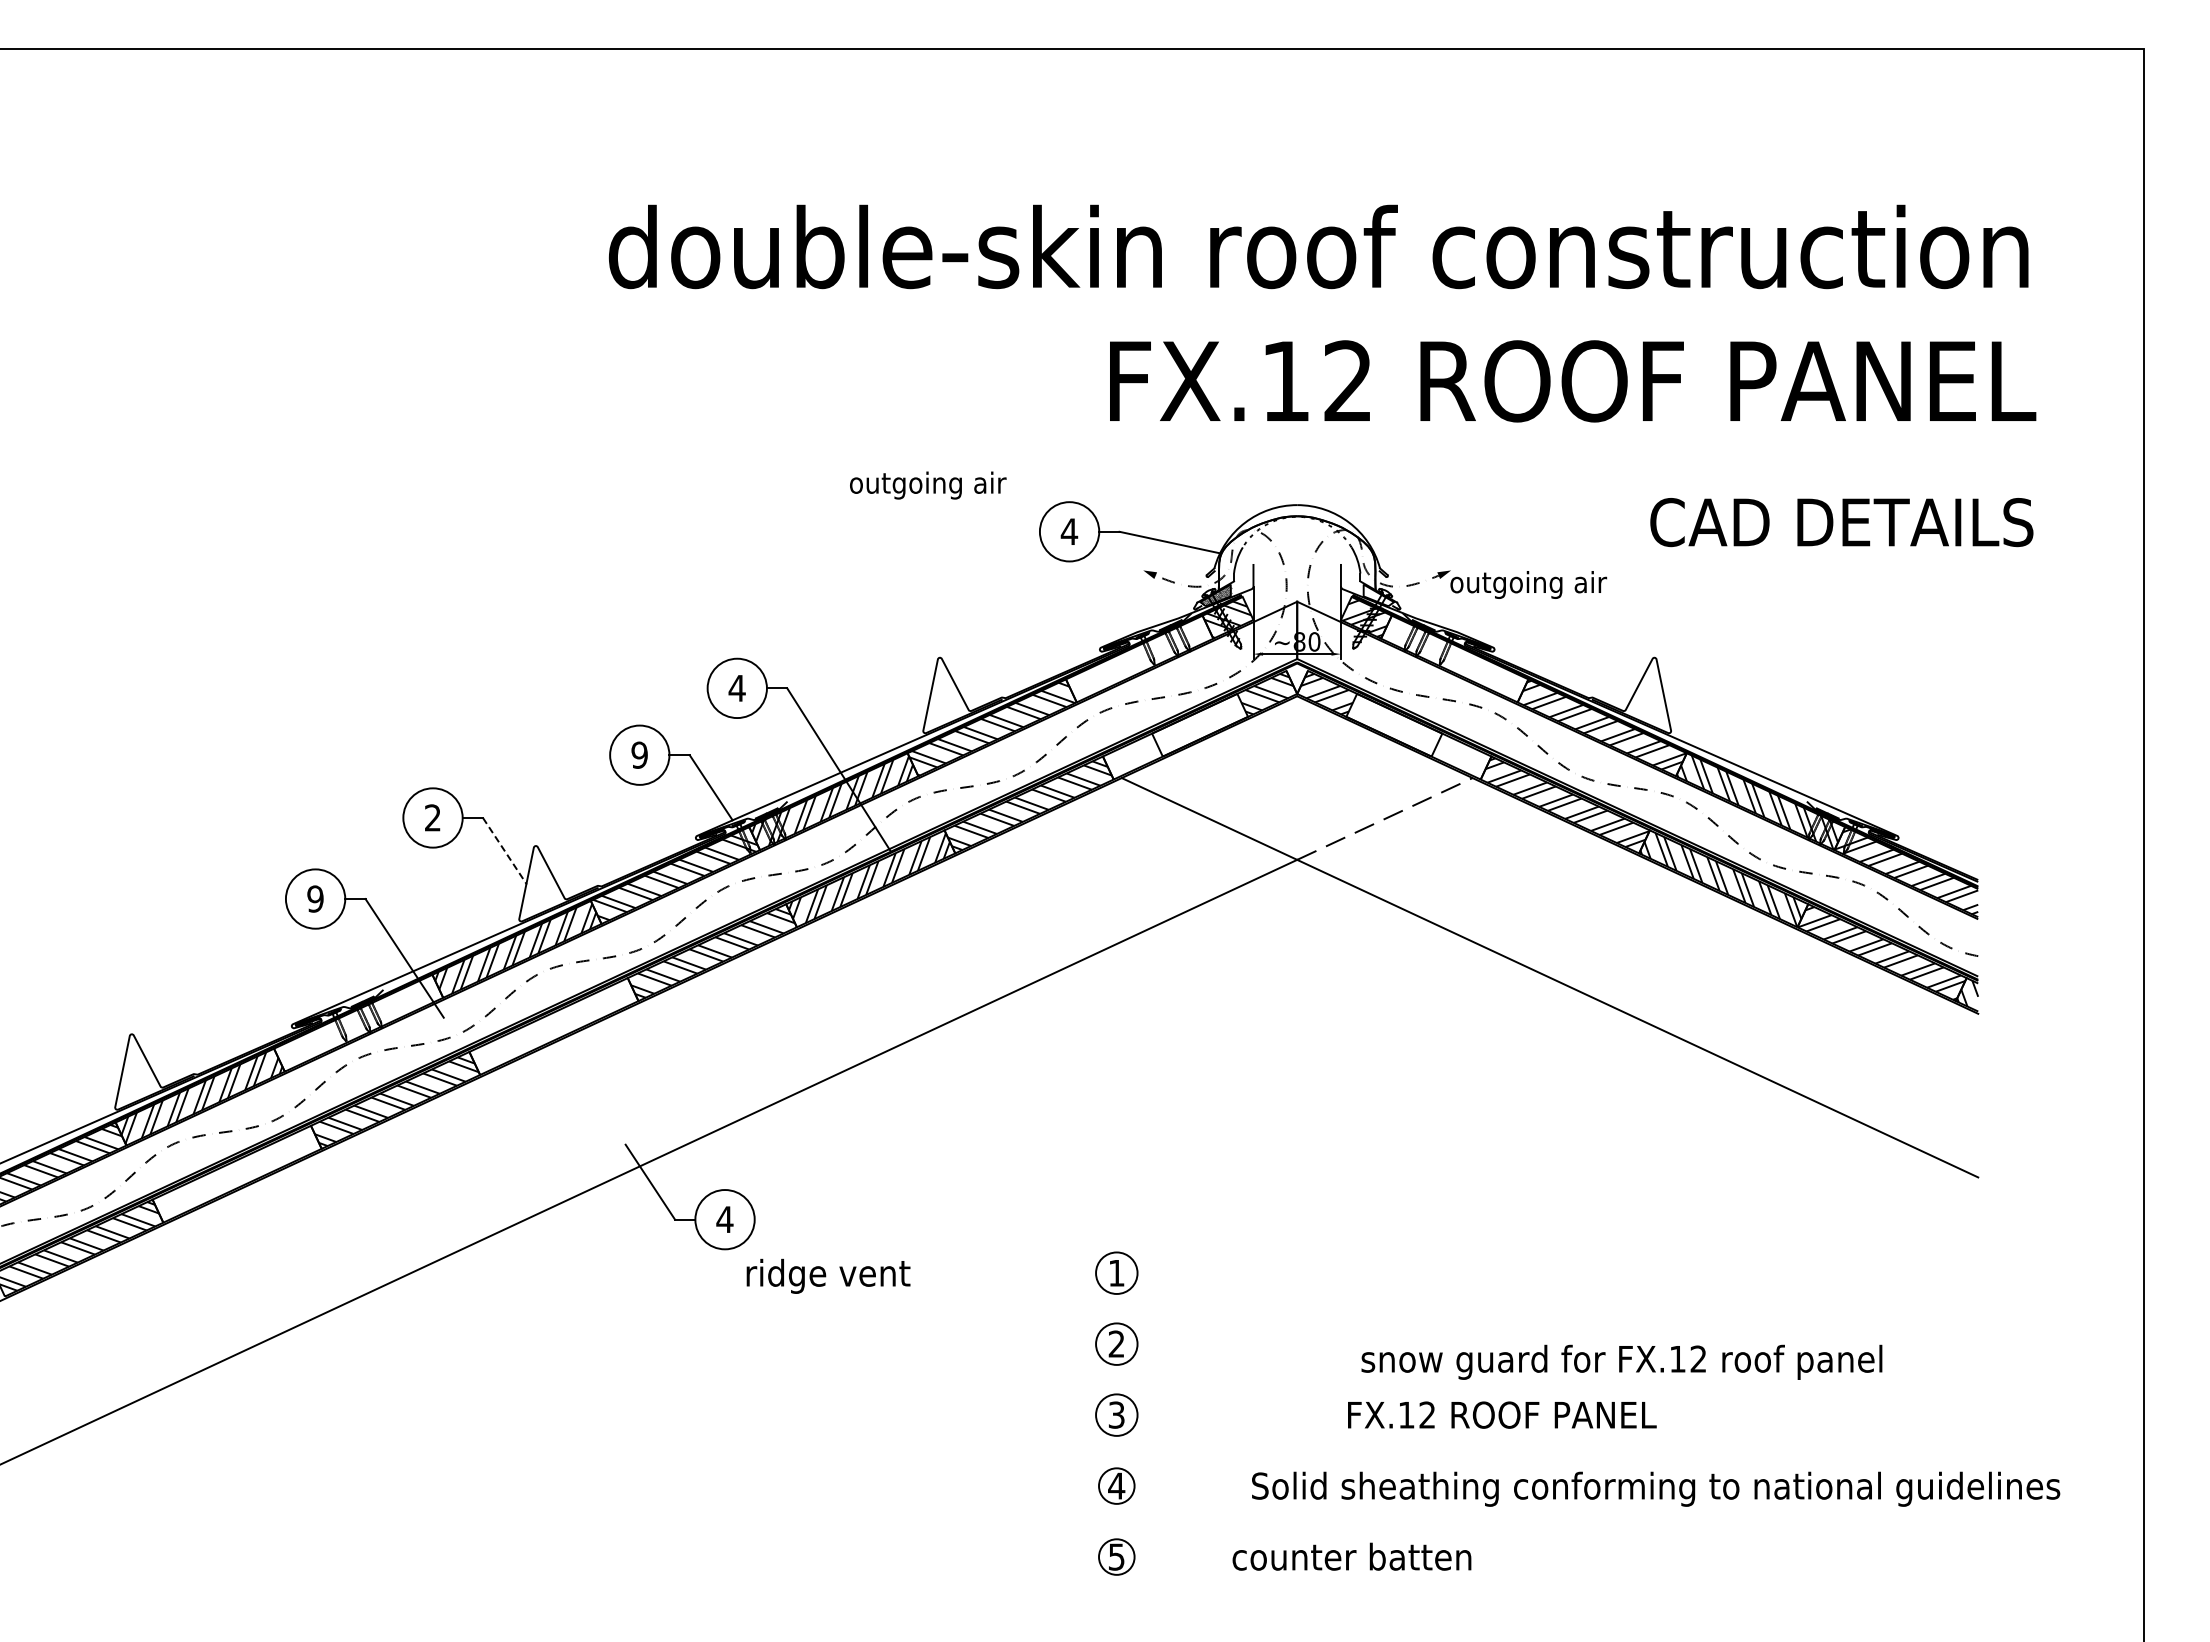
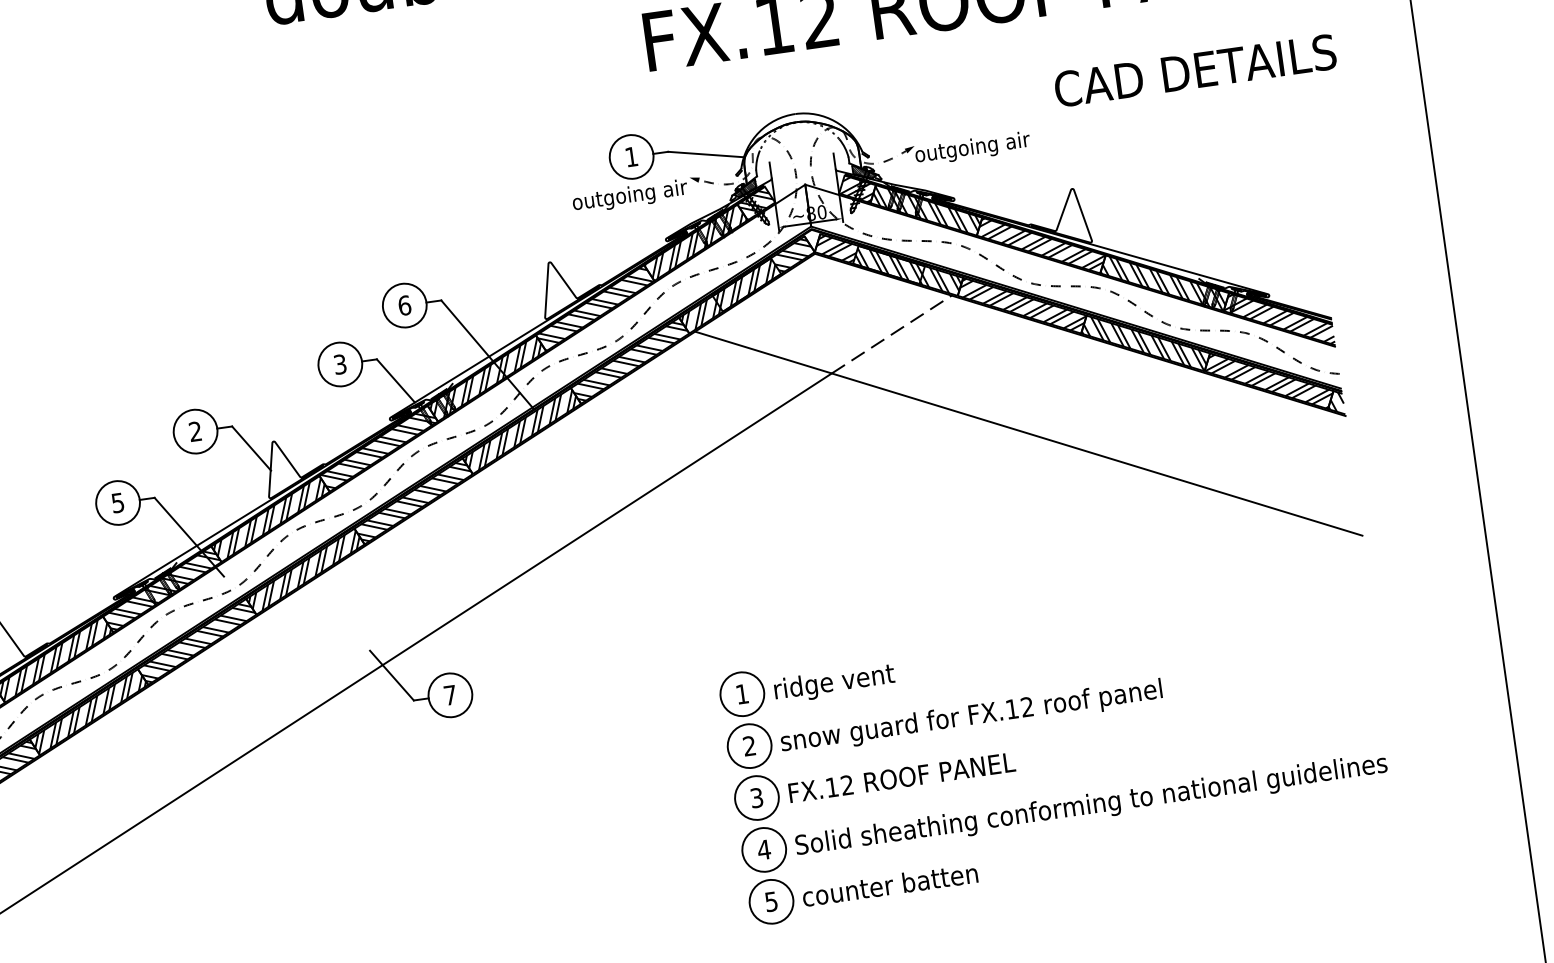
text: (928, 485) -> (630, 196), moved
text: (1069, 531) -> (631, 156), 4 -> 1
hatch: (1378, 595) -> (864, 171), added
hatch: (1455, 657) -> (926, 209), added
hatch: (1139, 659) -> (695, 243), added
text: (736, 688) -> (404, 305), 4 -> 6
hatch: (1173, 734) -> (728, 294), added
hatch: (1419, 735) -> (908, 269), added
text: (639, 754) -> (340, 364), 9 -> 3
line: (504, 851) -> (251, 448), dashed -> solid
text: (315, 898) -> (117, 502), 9 -> 5
hatch: (359, 1024) -> (163, 590), added
hatch: (552, 1025) -> (304, 571), added
hatch: (238, 1174) -> (90, 712), added
text: (724, 1219) -> (450, 695), 4 -> 7
circle: (1116, 1272) -> (742, 693), size x1.43
text: (828, 1275) -> (834, 682), moved
circle: (1116, 1343) -> (749, 745), size x1.43
text: (1621, 1361) -> (971, 716), moved
circle: (1116, 1414) -> (756, 797), size x1.43
text: (1502, 1414) -> (902, 777), moved
circle: (1116, 1485) -> (763, 849), size x1.67
text: (1656, 1488) -> (1091, 805), moved
circle: (1116, 1556) -> (771, 901), size x1.67
text: (1351, 1556) -> (889, 884), moved

